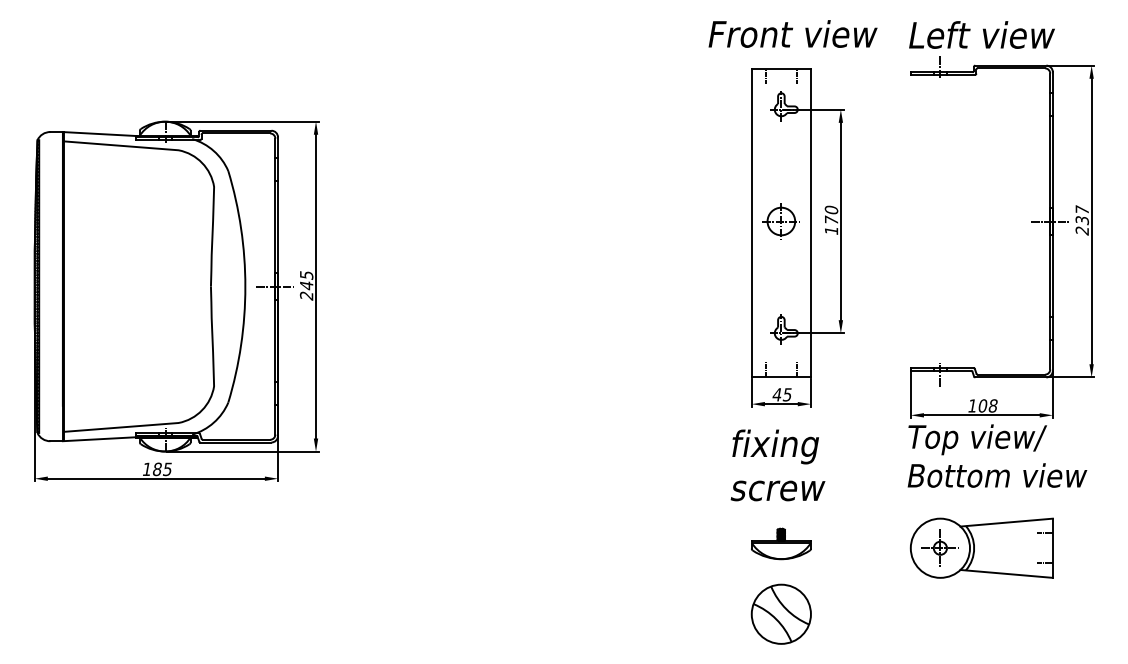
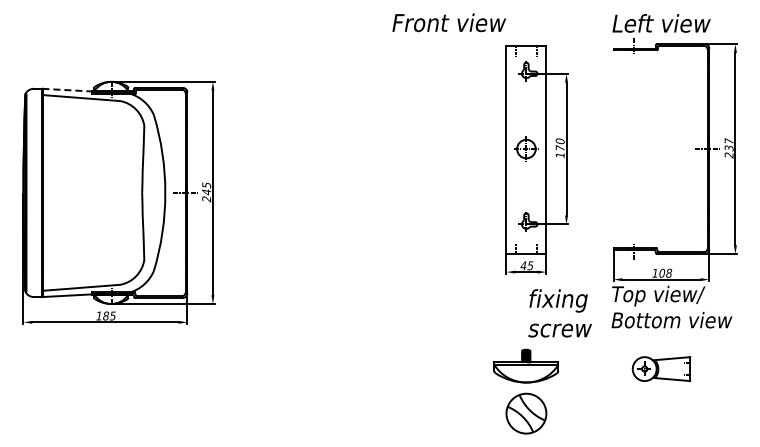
text: (791, 33) -> (448, 22), moved
line: (100, 134) -> (67, 90), solid -> dashed
text: (777, 465) -> (559, 313), moved
part: (781, 544) -> (526, 366), size x1.6
part: (981, 547) -> (661, 368), size x0.6

